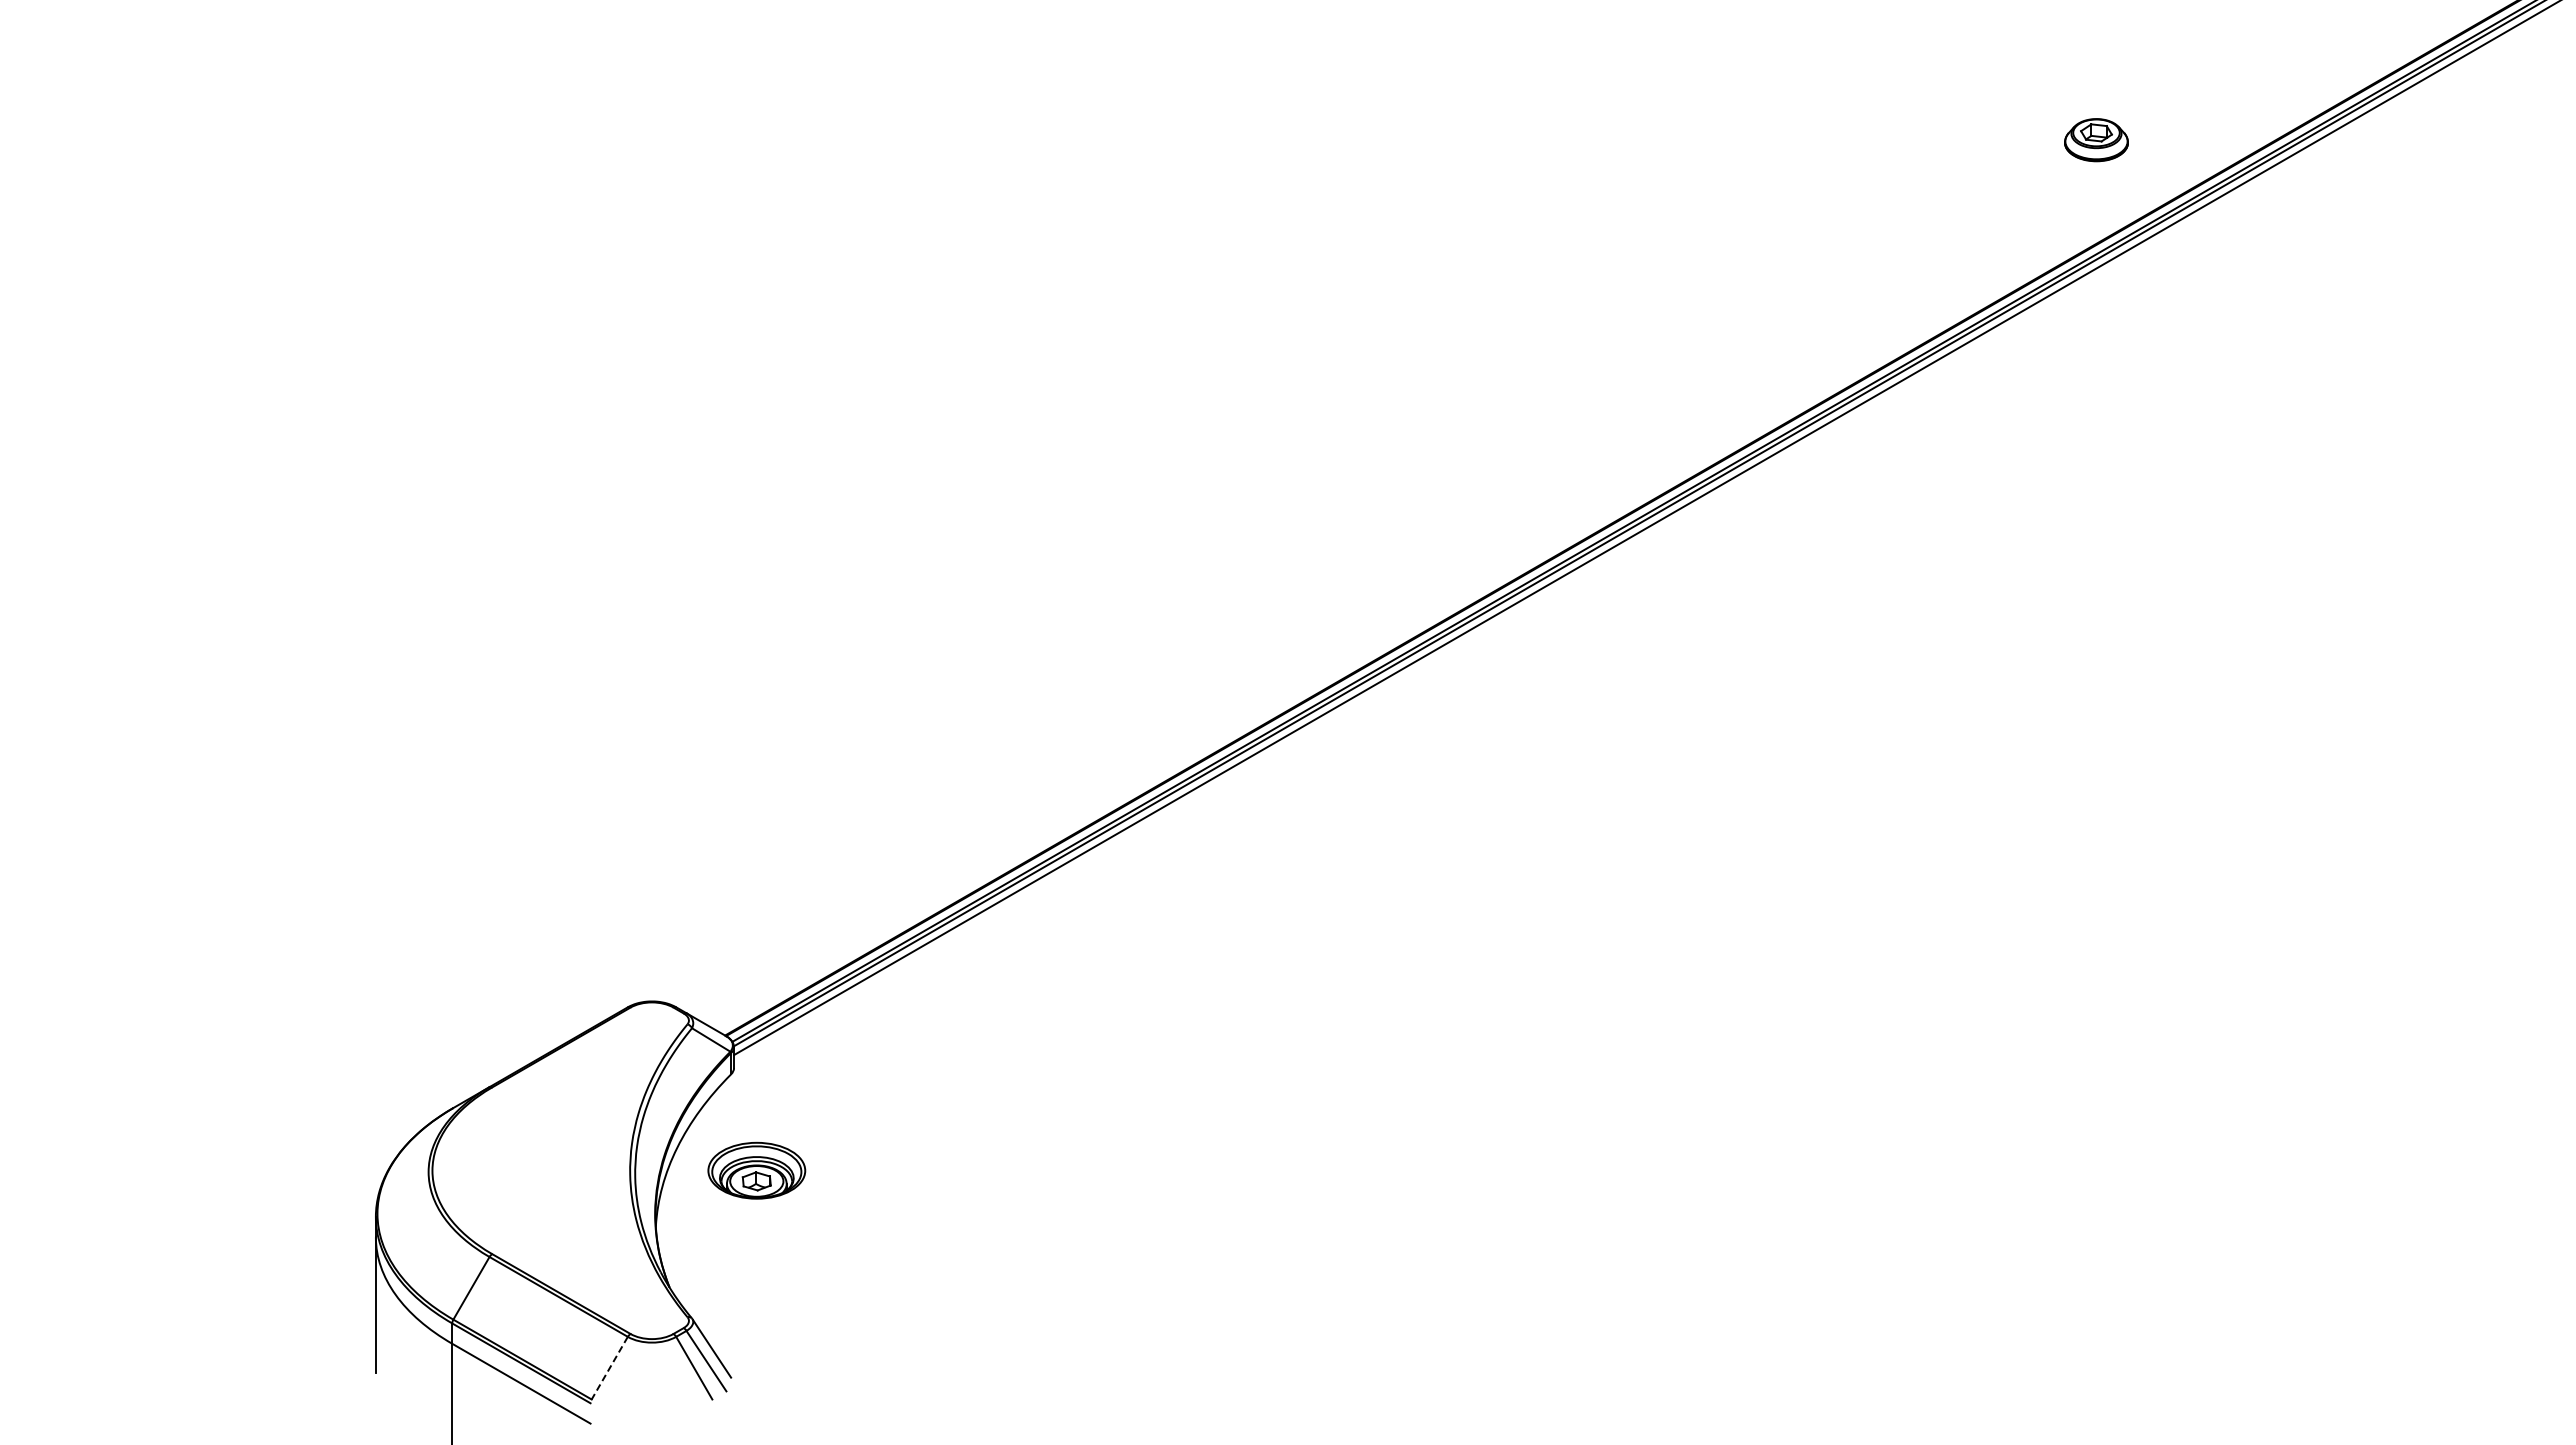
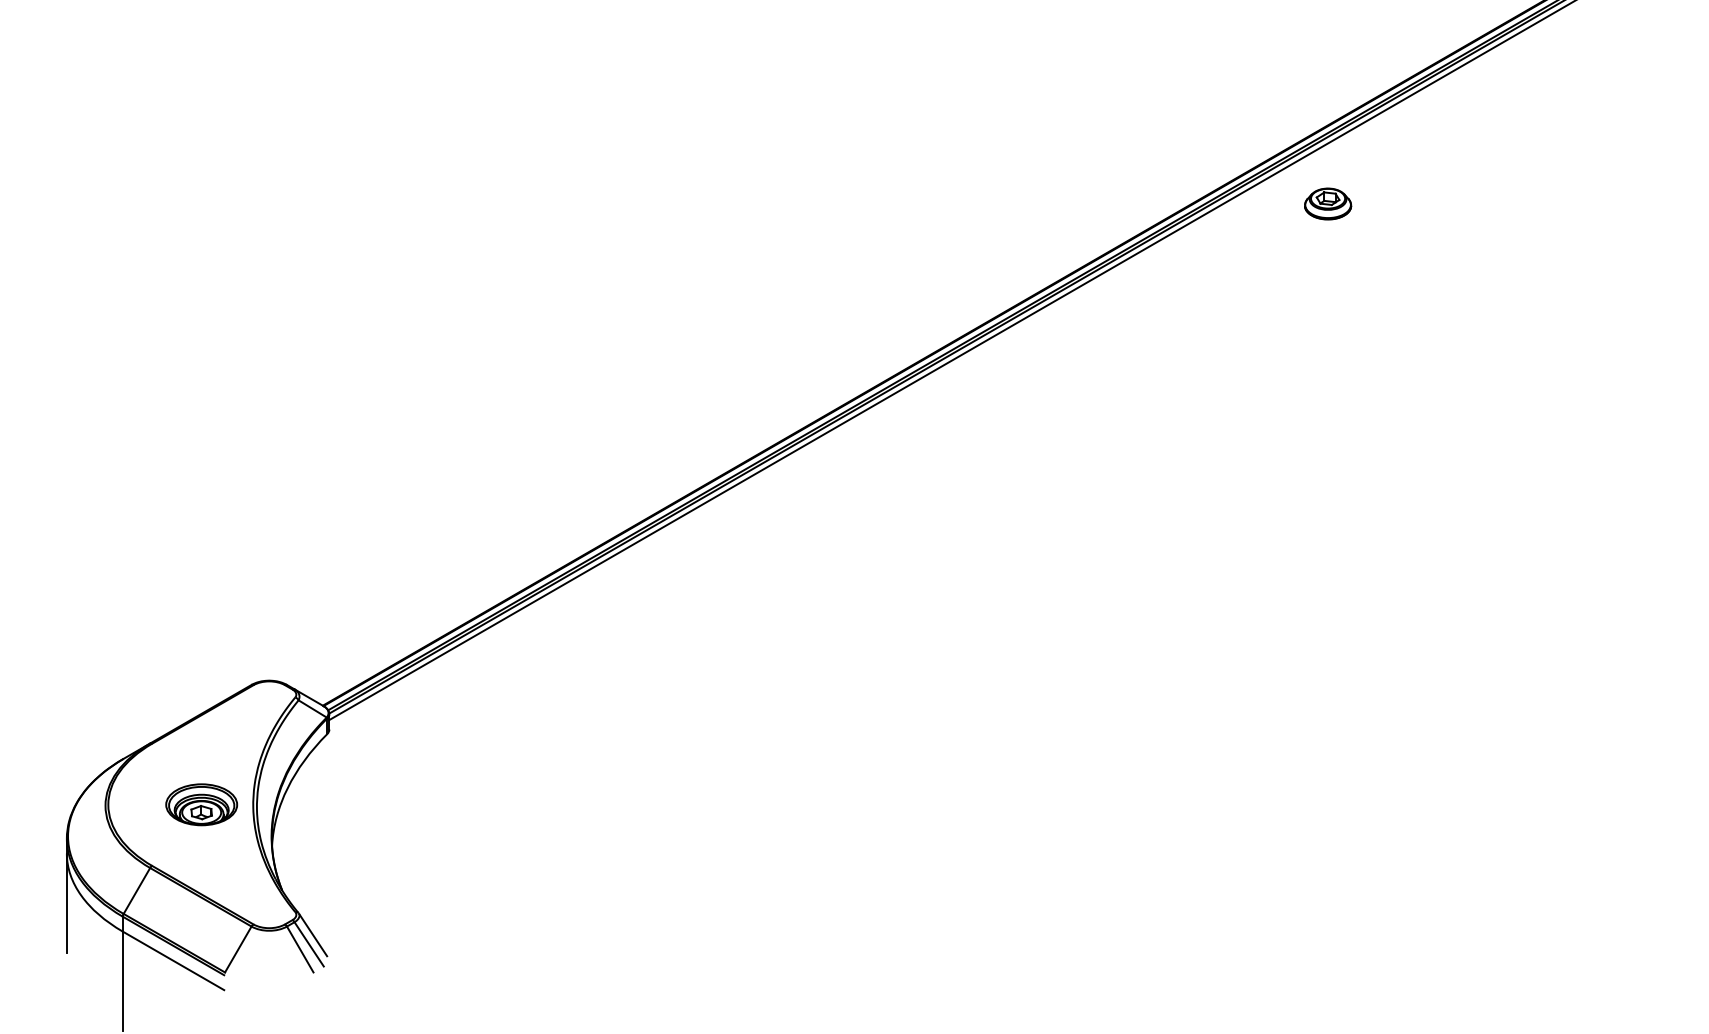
part: (2096, 140) -> (1328, 204), moved
part: (756, 1170) -> (201, 804), moved
line: (609, 1368) -> (238, 949), dashed -> solid

